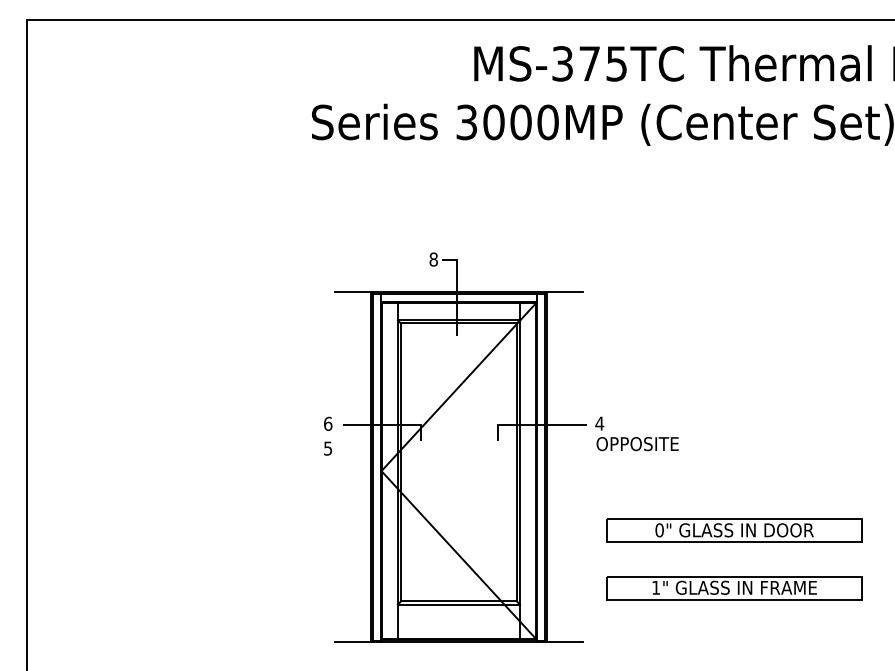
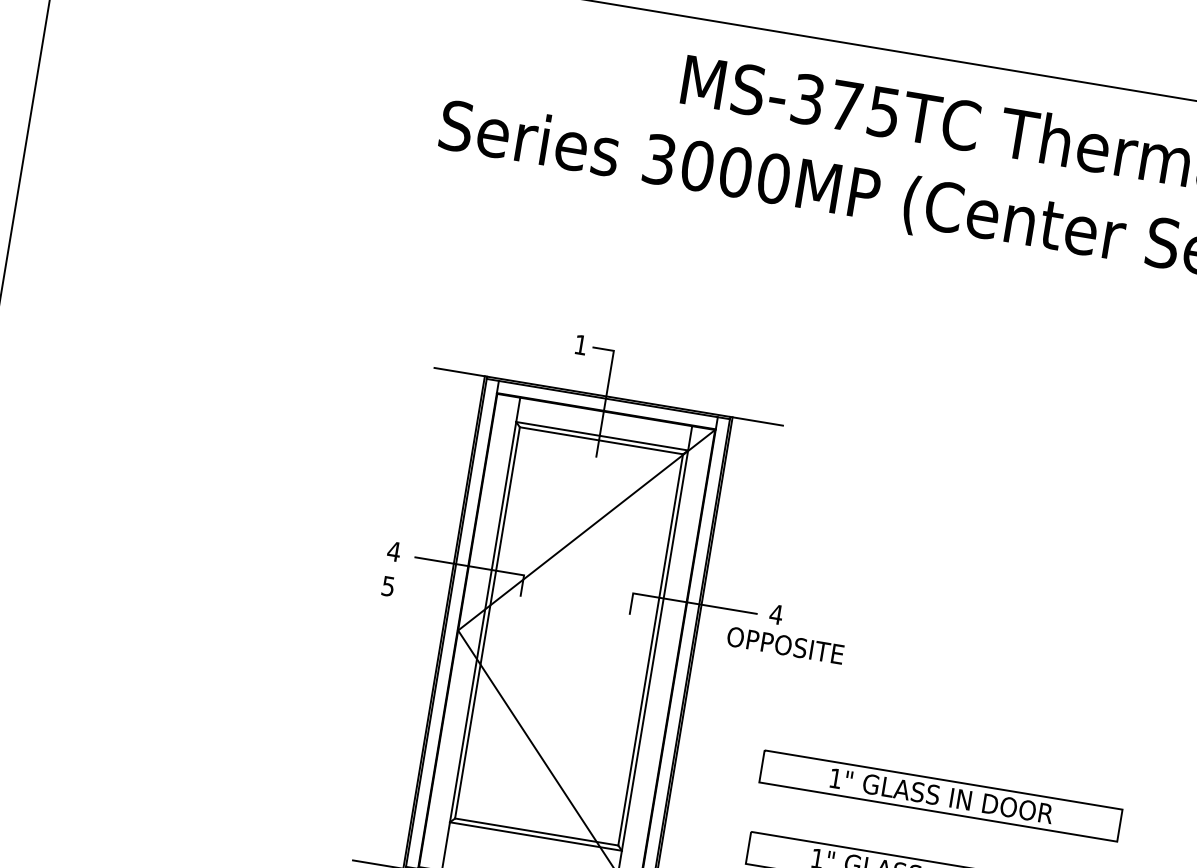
text: (433, 259) -> (580, 344), 8 -> 1
text: (327, 423) -> (393, 550), 6 -> 4
text: (637, 444) -> (785, 646), moved
text: (659, 530) -> (835, 778), 0" -> 1"

